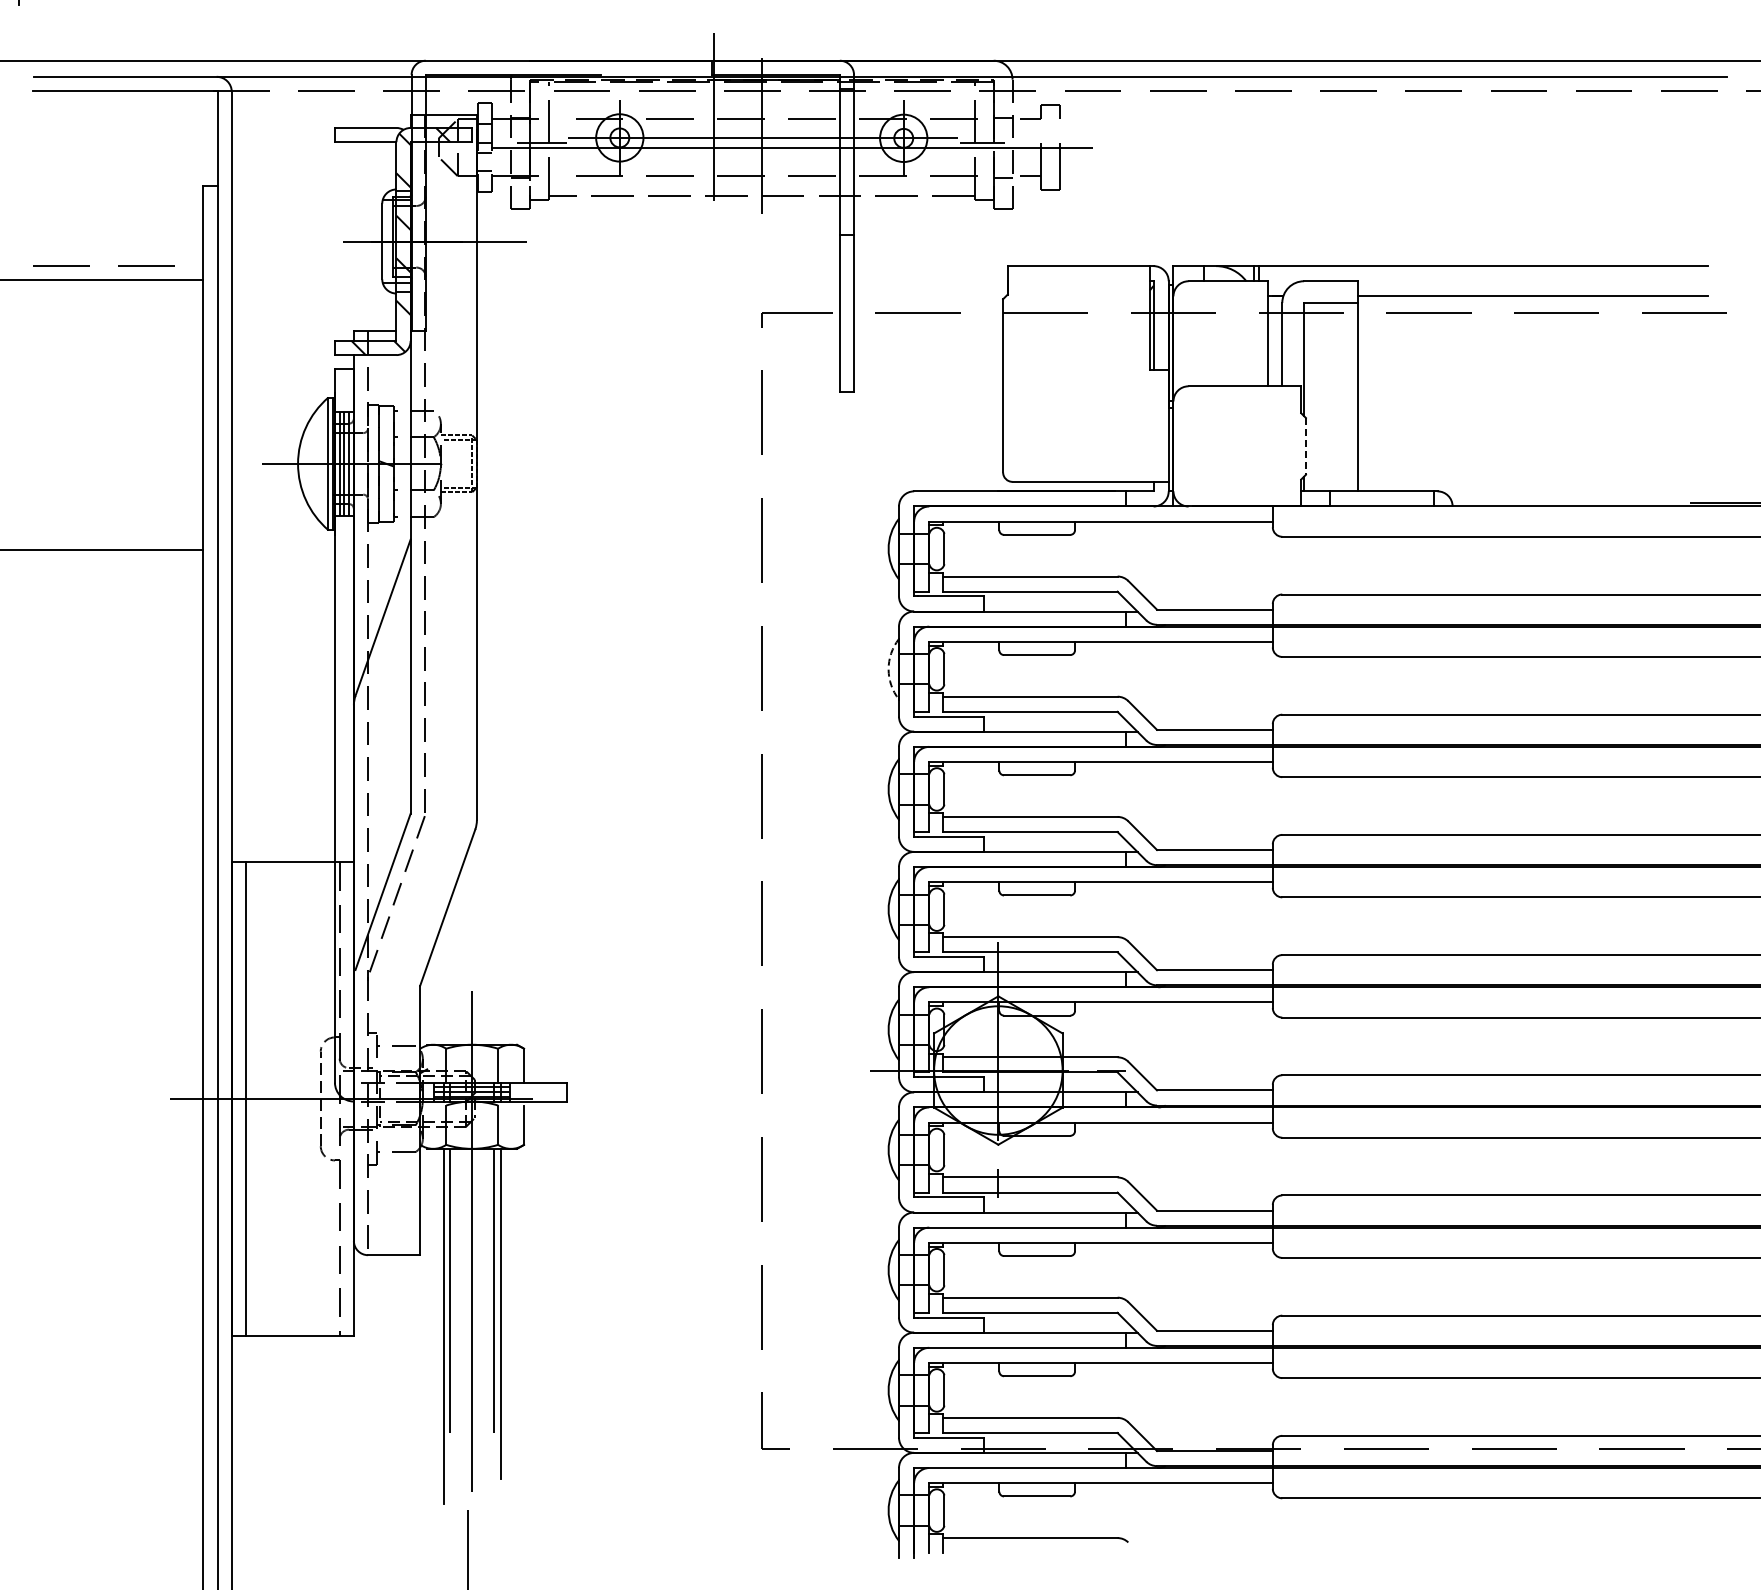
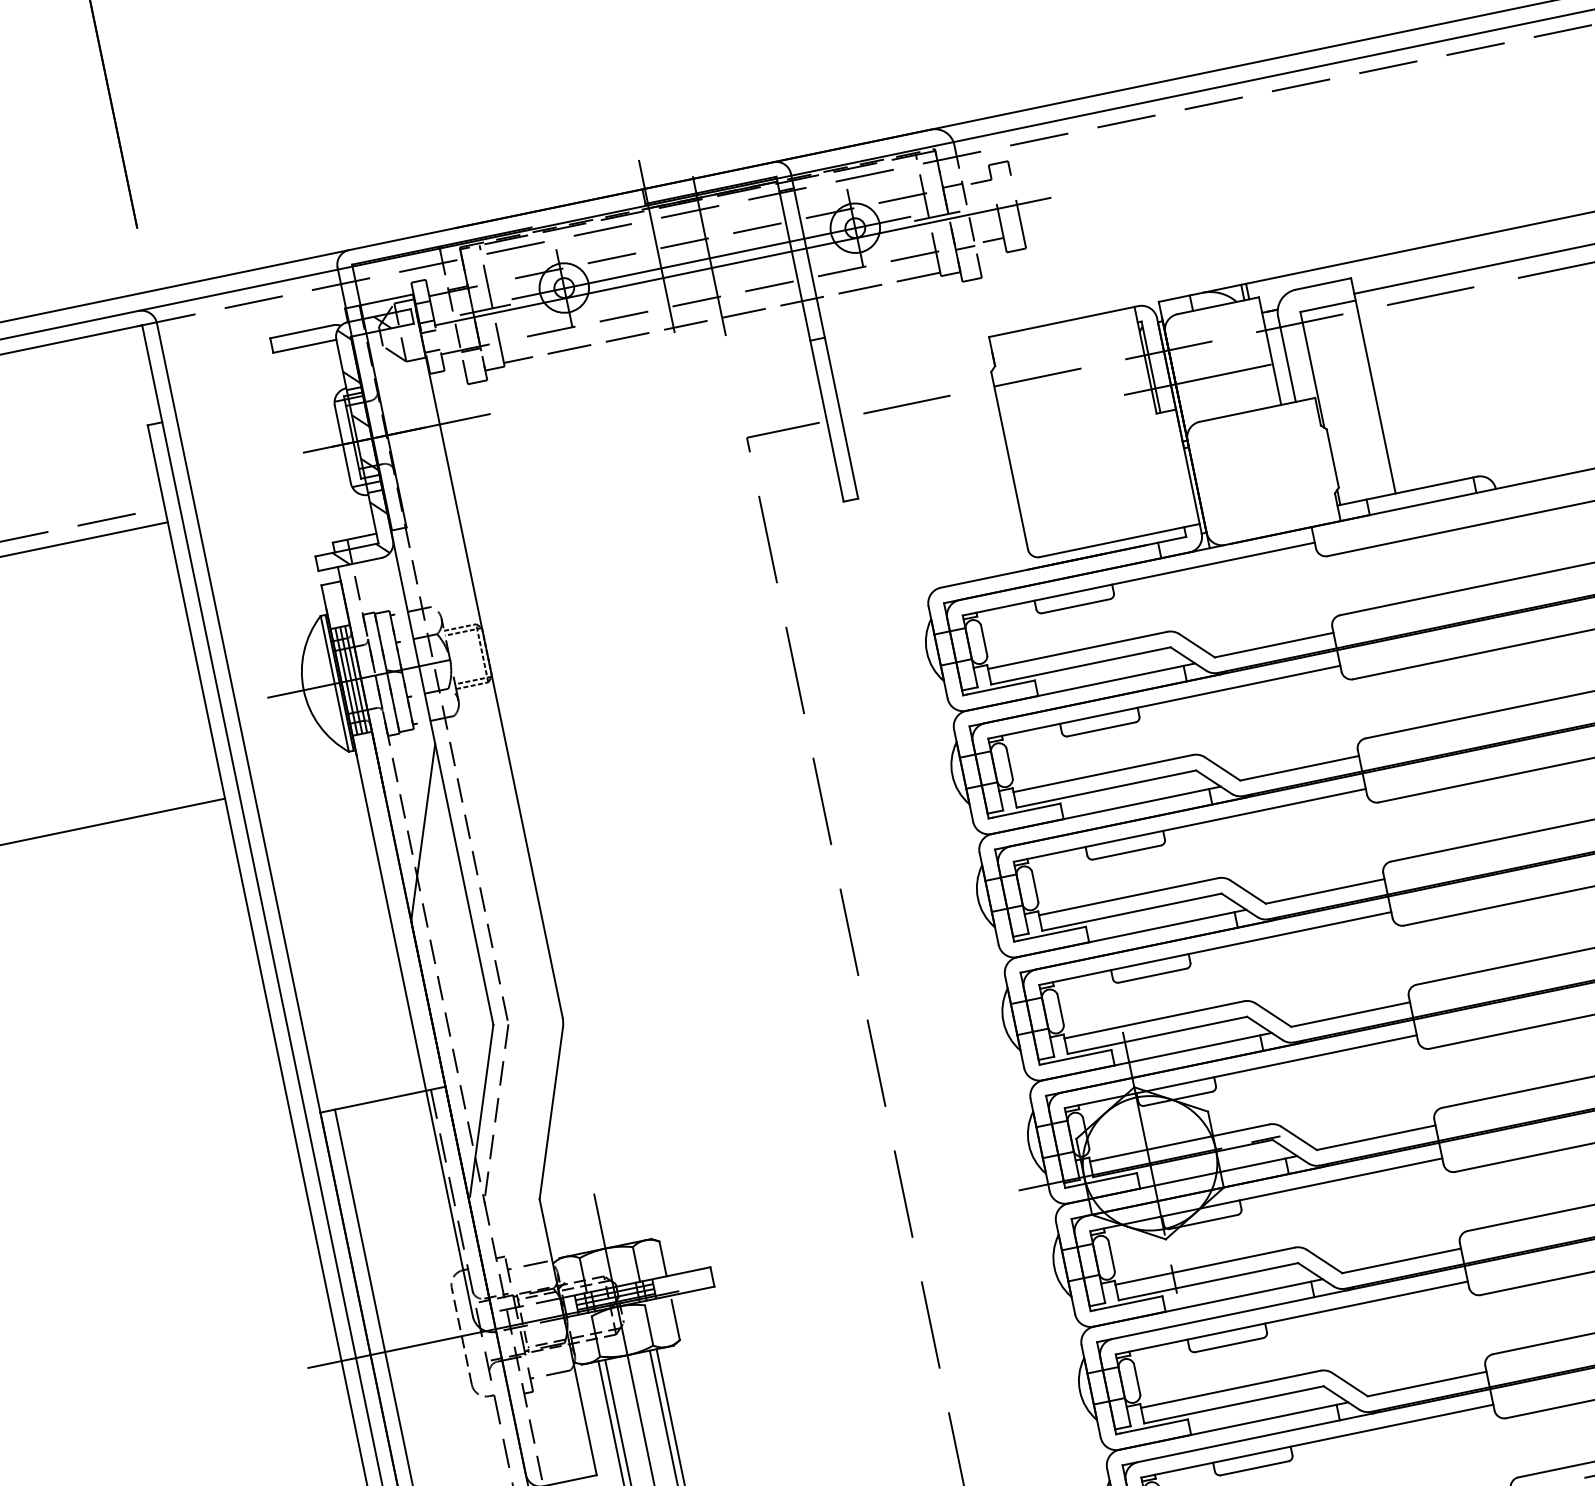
line: (1194, 346) -> (1197, 379), added
line: (1305, 446) -> (1332, 458), dashed -> solid
arc: (888, 669) -> (952, 775), dashed -> solid

